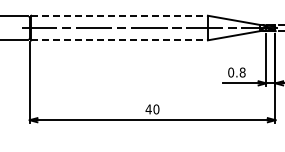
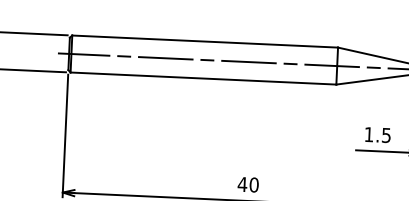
line: (120, 15) -> (206, 41), dashed -> solid
line: (120, 40) -> (204, 78), dashed -> solid
text: (236, 72) -> (377, 134), 0.8 -> 1.5

